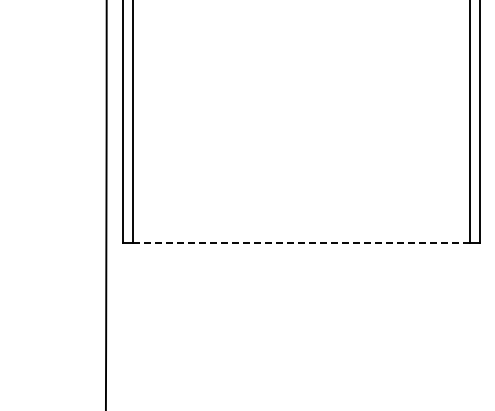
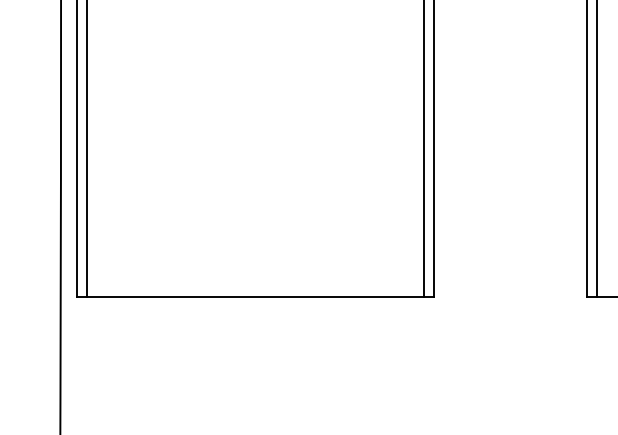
line: (301, 243) -> (255, 296), dashed -> solid

